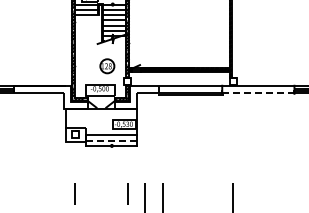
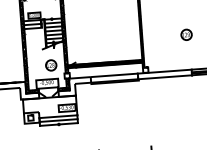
part: (291, 38) -> (186, 34), added
line: (259, 93) -> (165, 77), dashed -> solid
line: (111, 140) -> (58, 120), dashed -> solid

